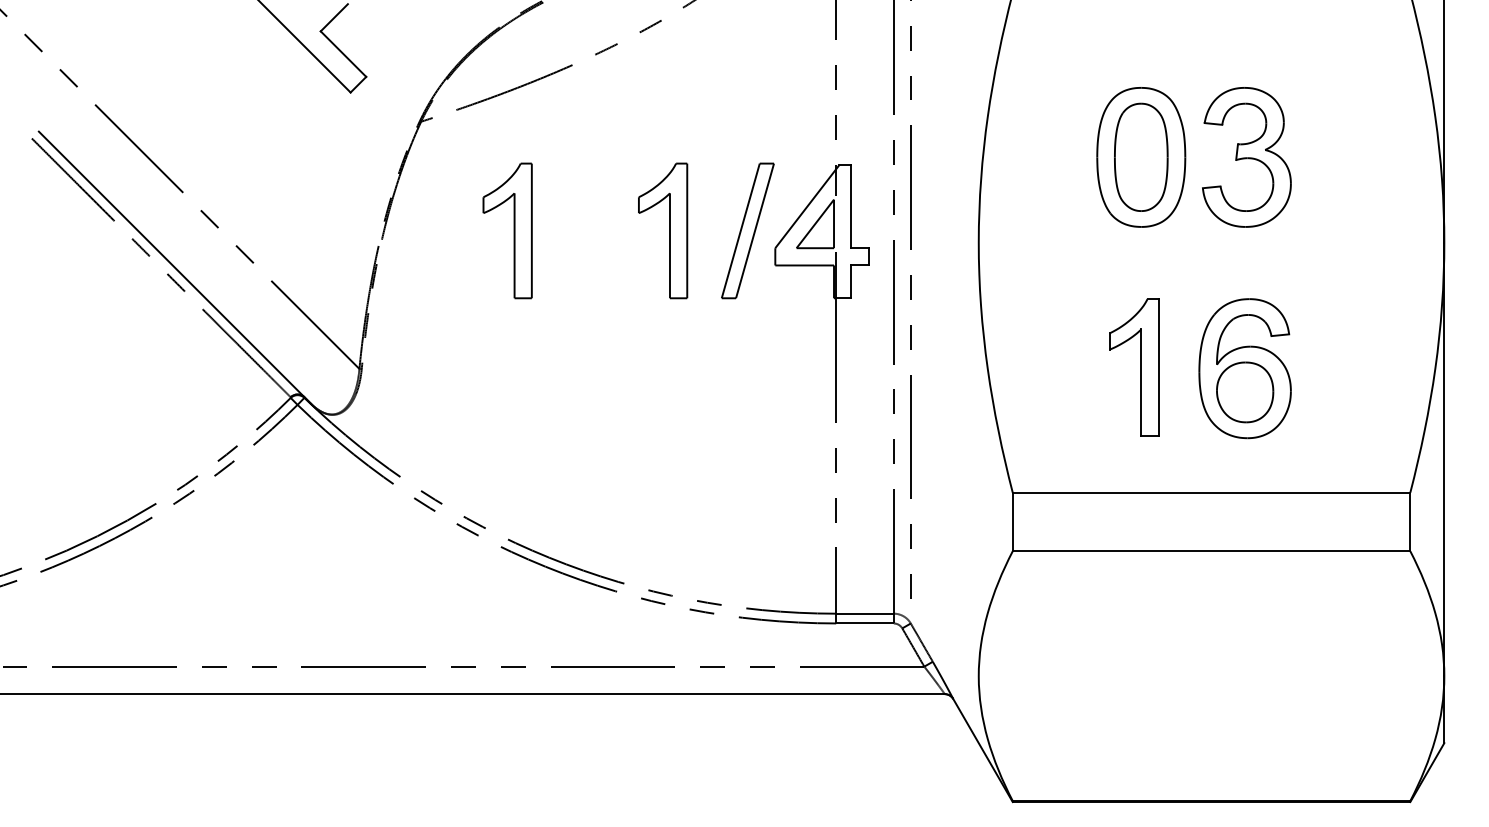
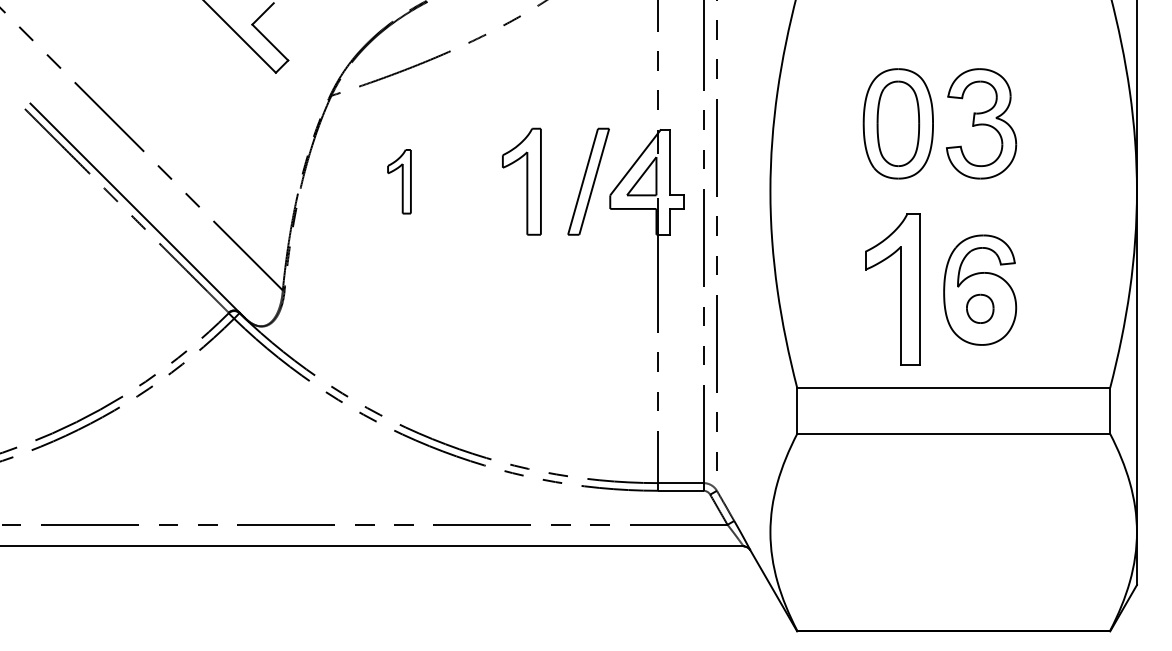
part: (507, 230) -> (399, 181), size x0.6
part: (1134, 367) -> (893, 289), size x1.4
part: (1245, 392) -> (980, 308), size x0.6

